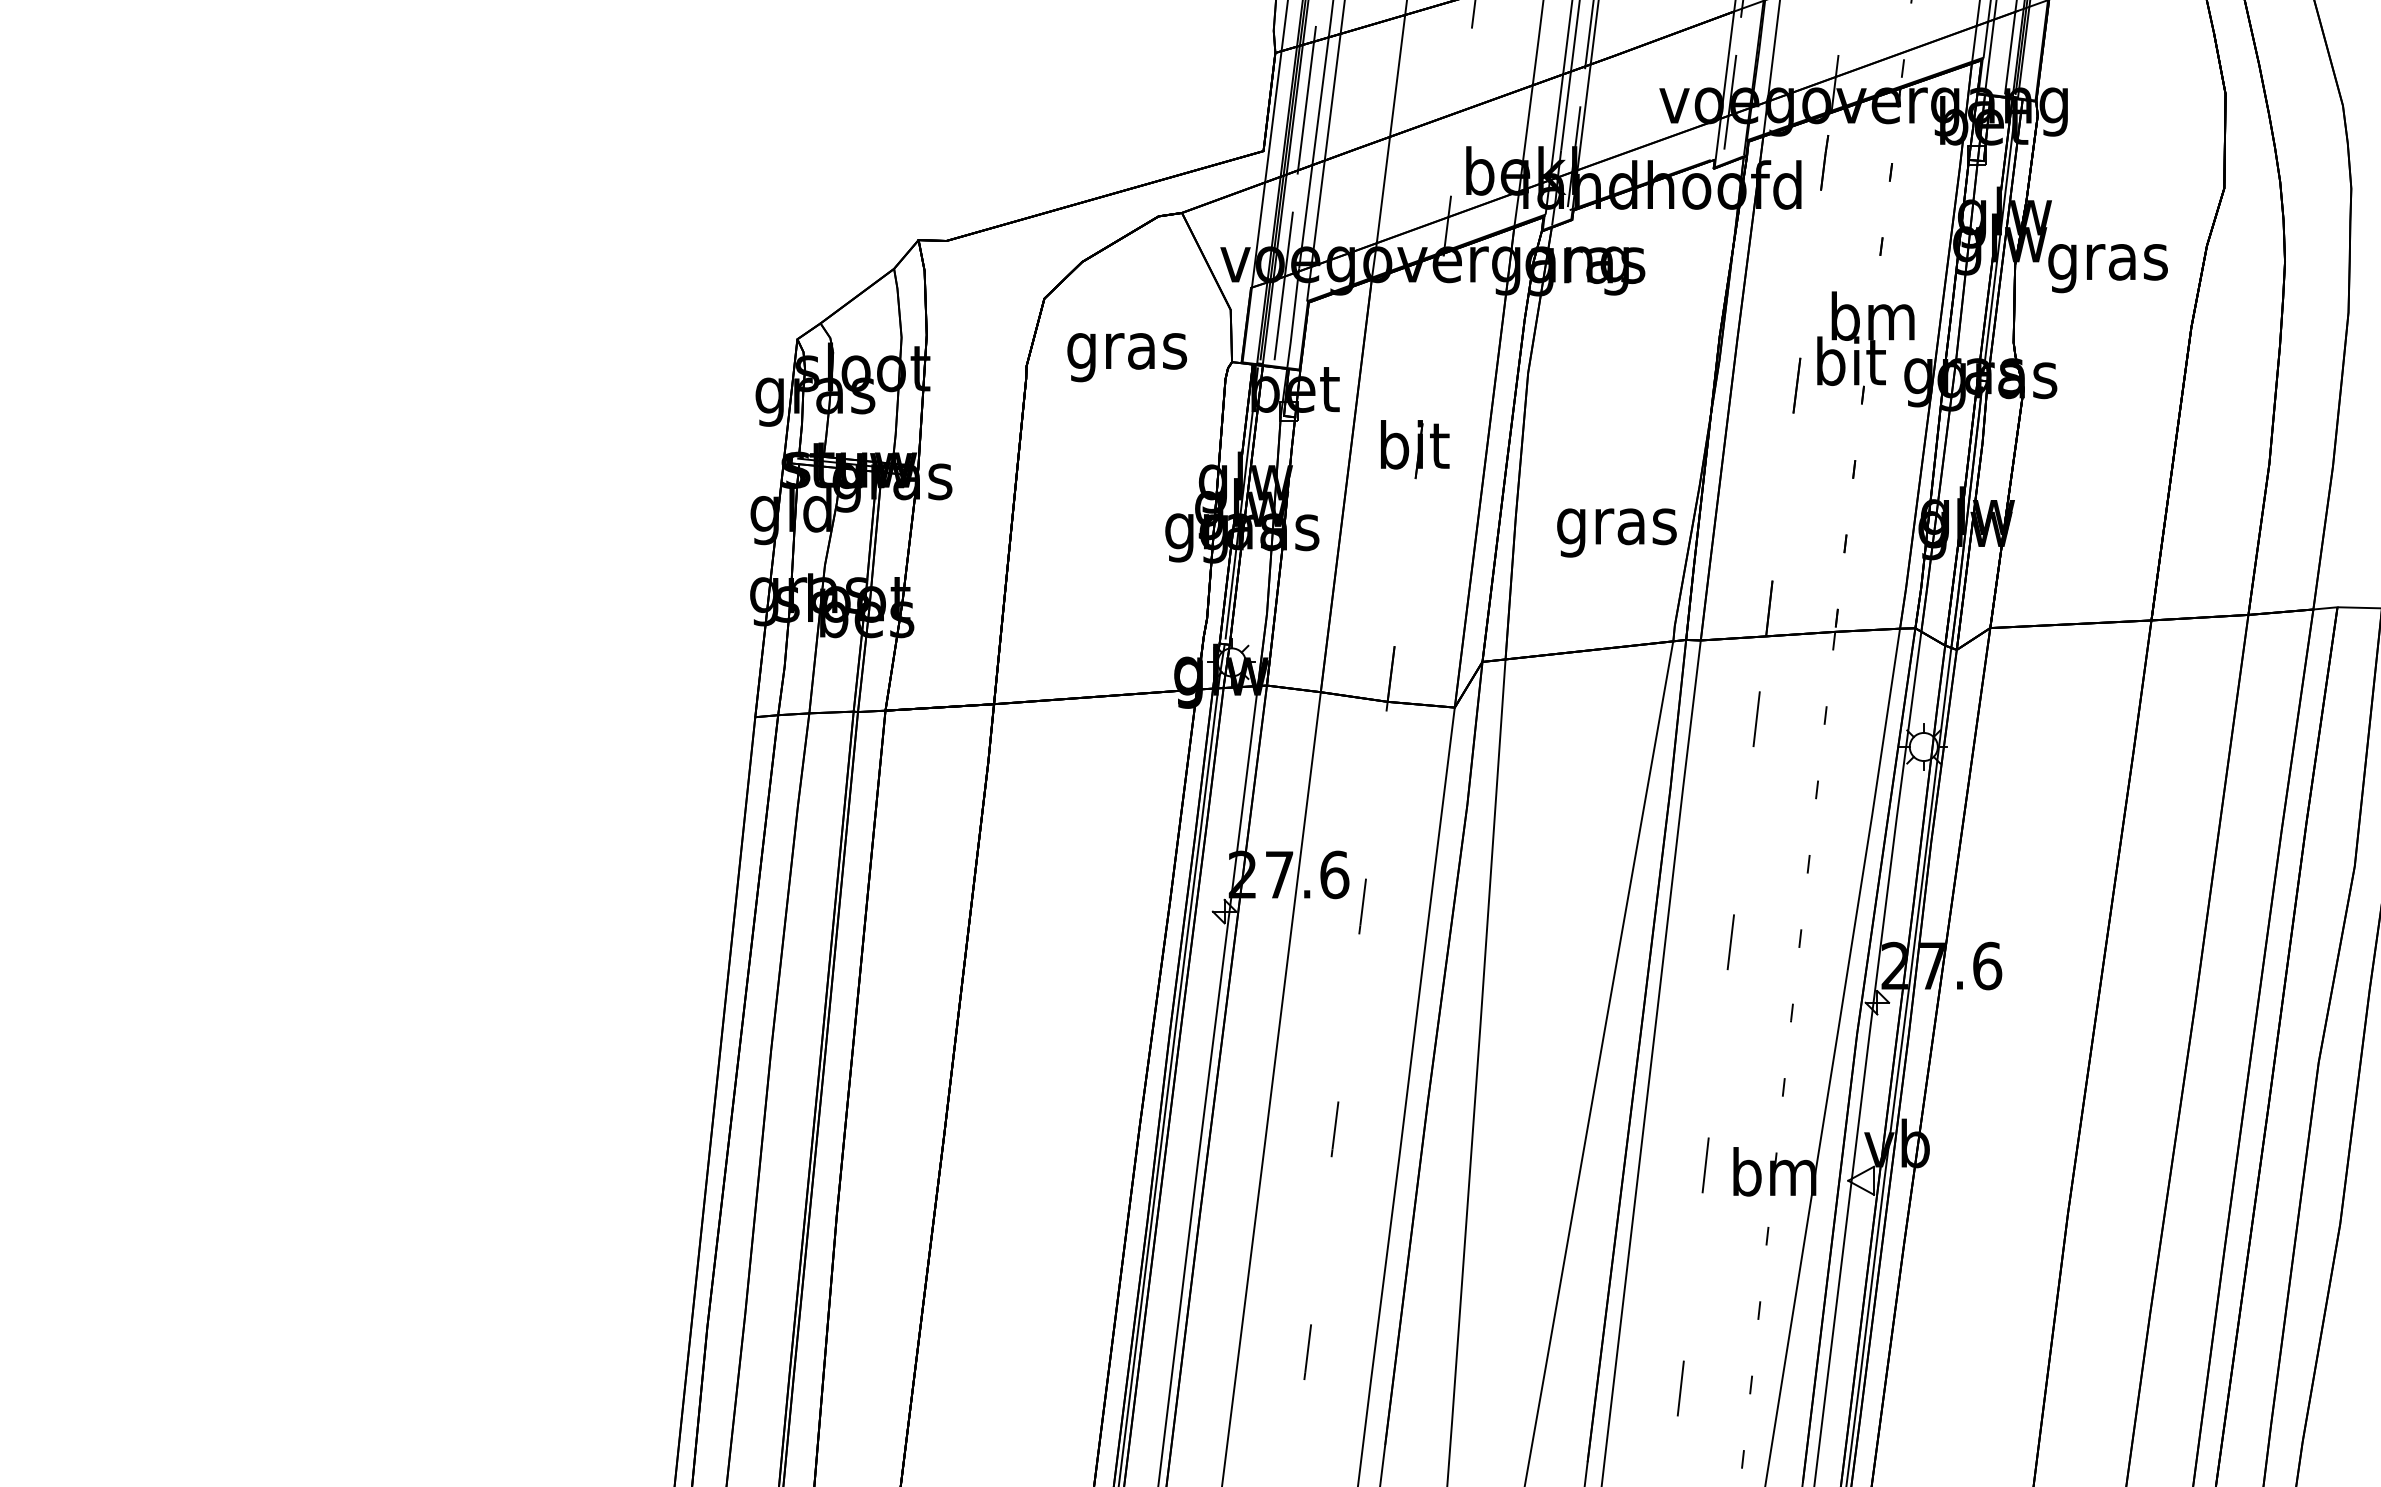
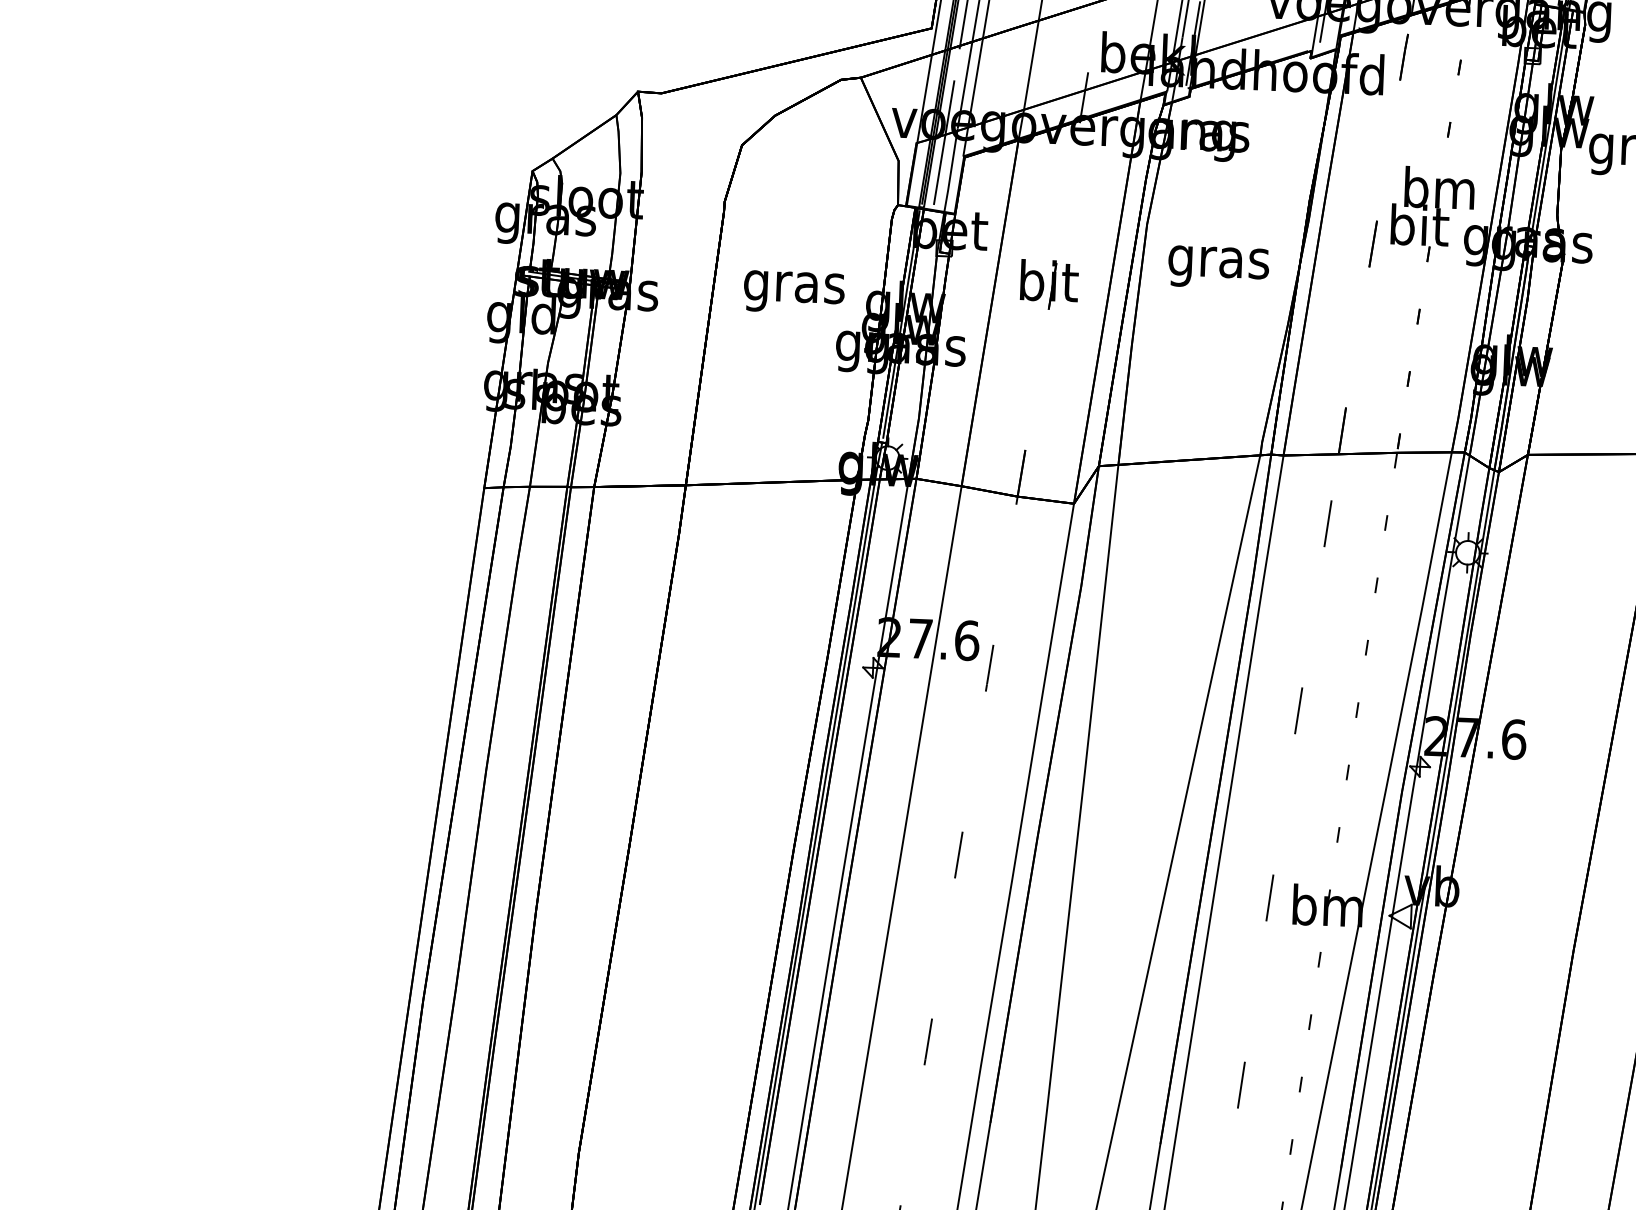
text: (1127, 357) -> (794, 292), moved
text: (1616, 532) -> (1218, 267), moved

